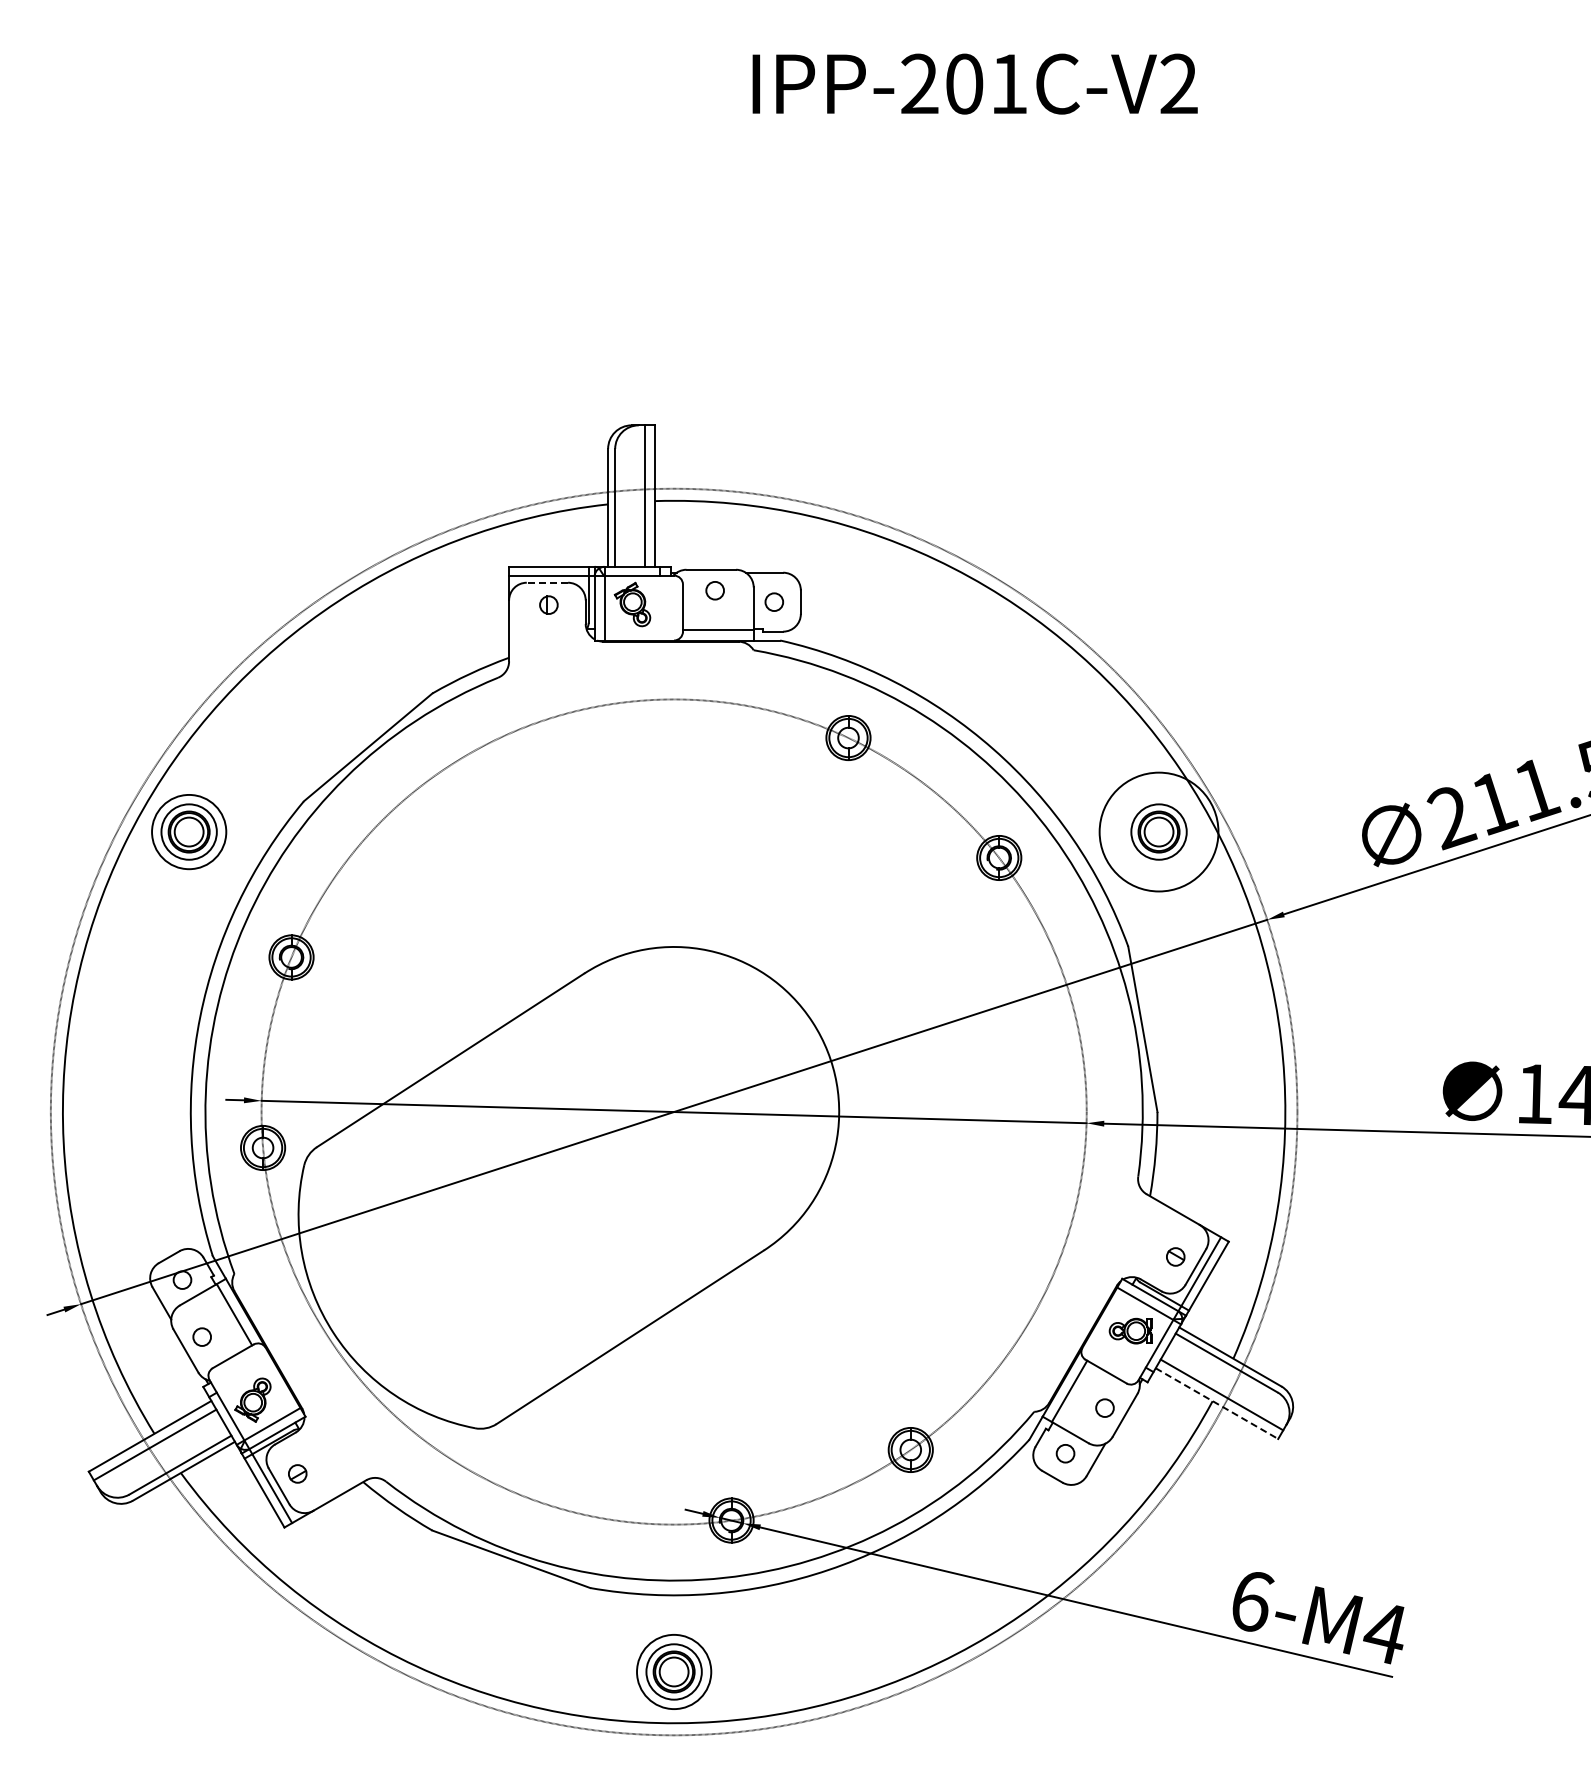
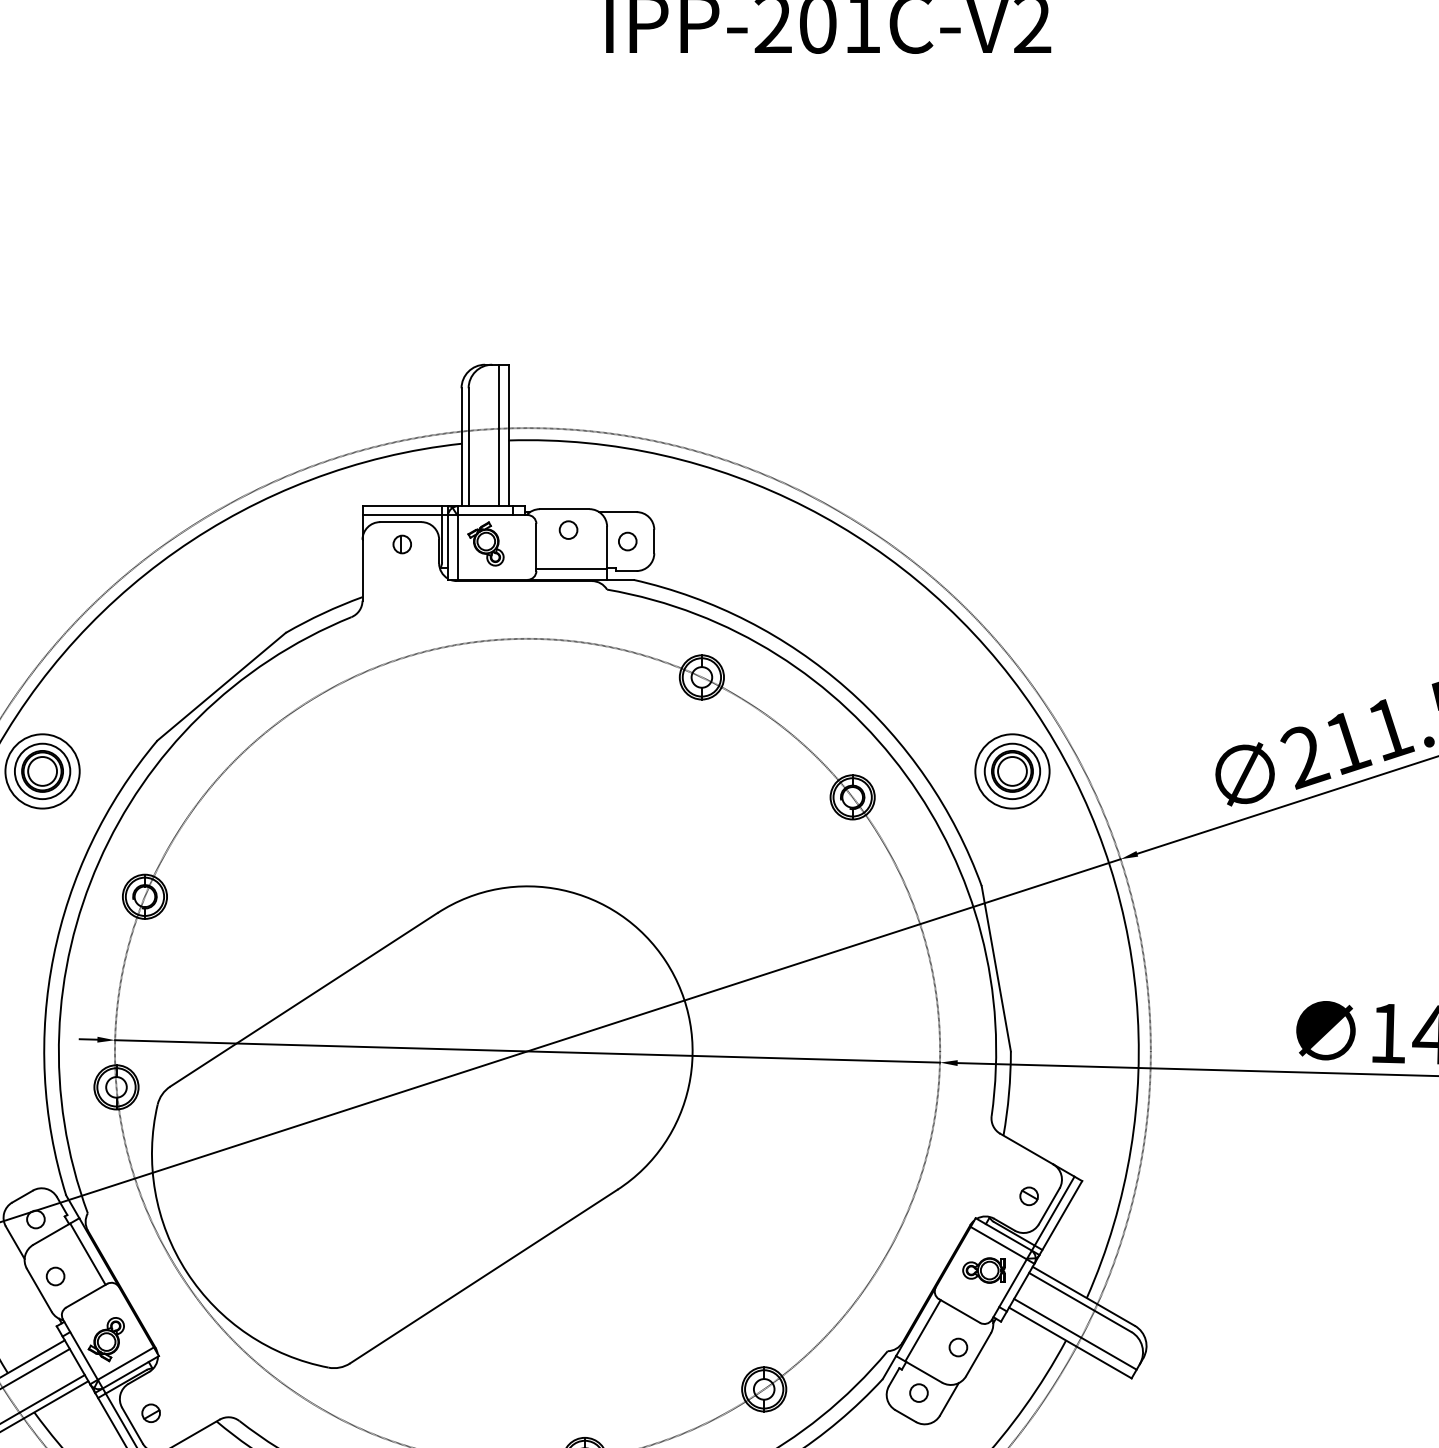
line: (547, 582) -> (400, 521), dashed -> solid
circle: (1158, 831) -> (1011, 770), size x0.62
line: (1216, 1403) -> (1069, 1342), dashed -> solid

